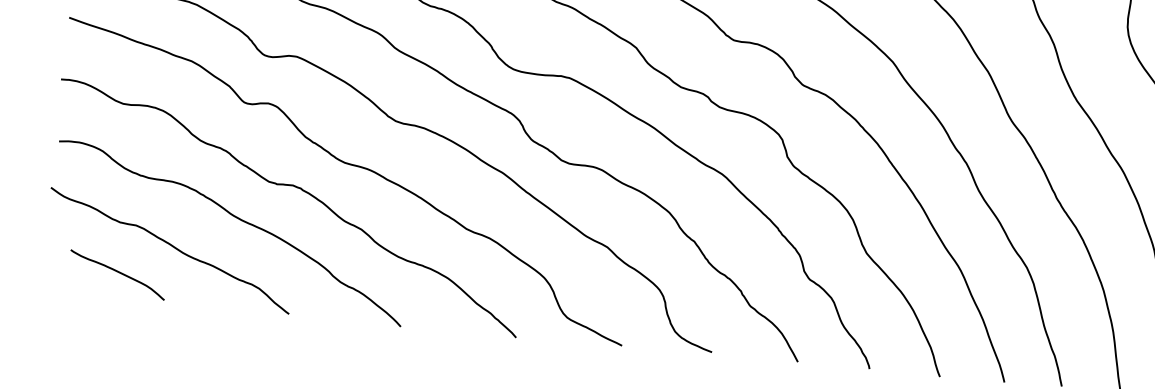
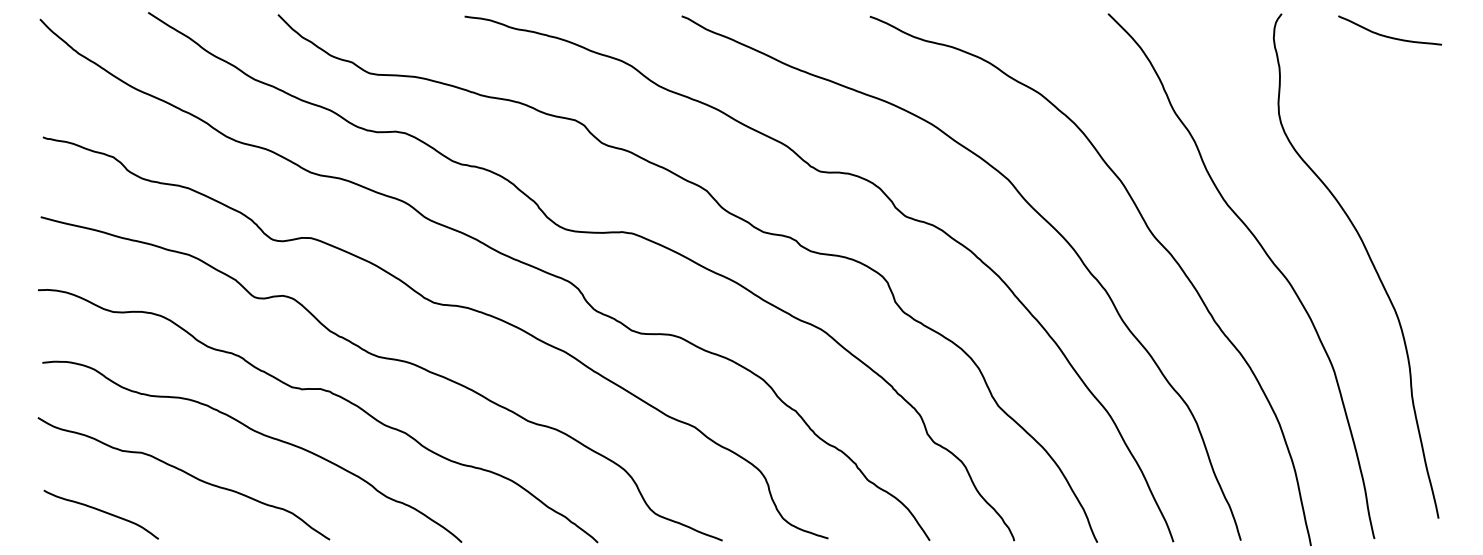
curve: (118, 273) -> (102, 512), moved

